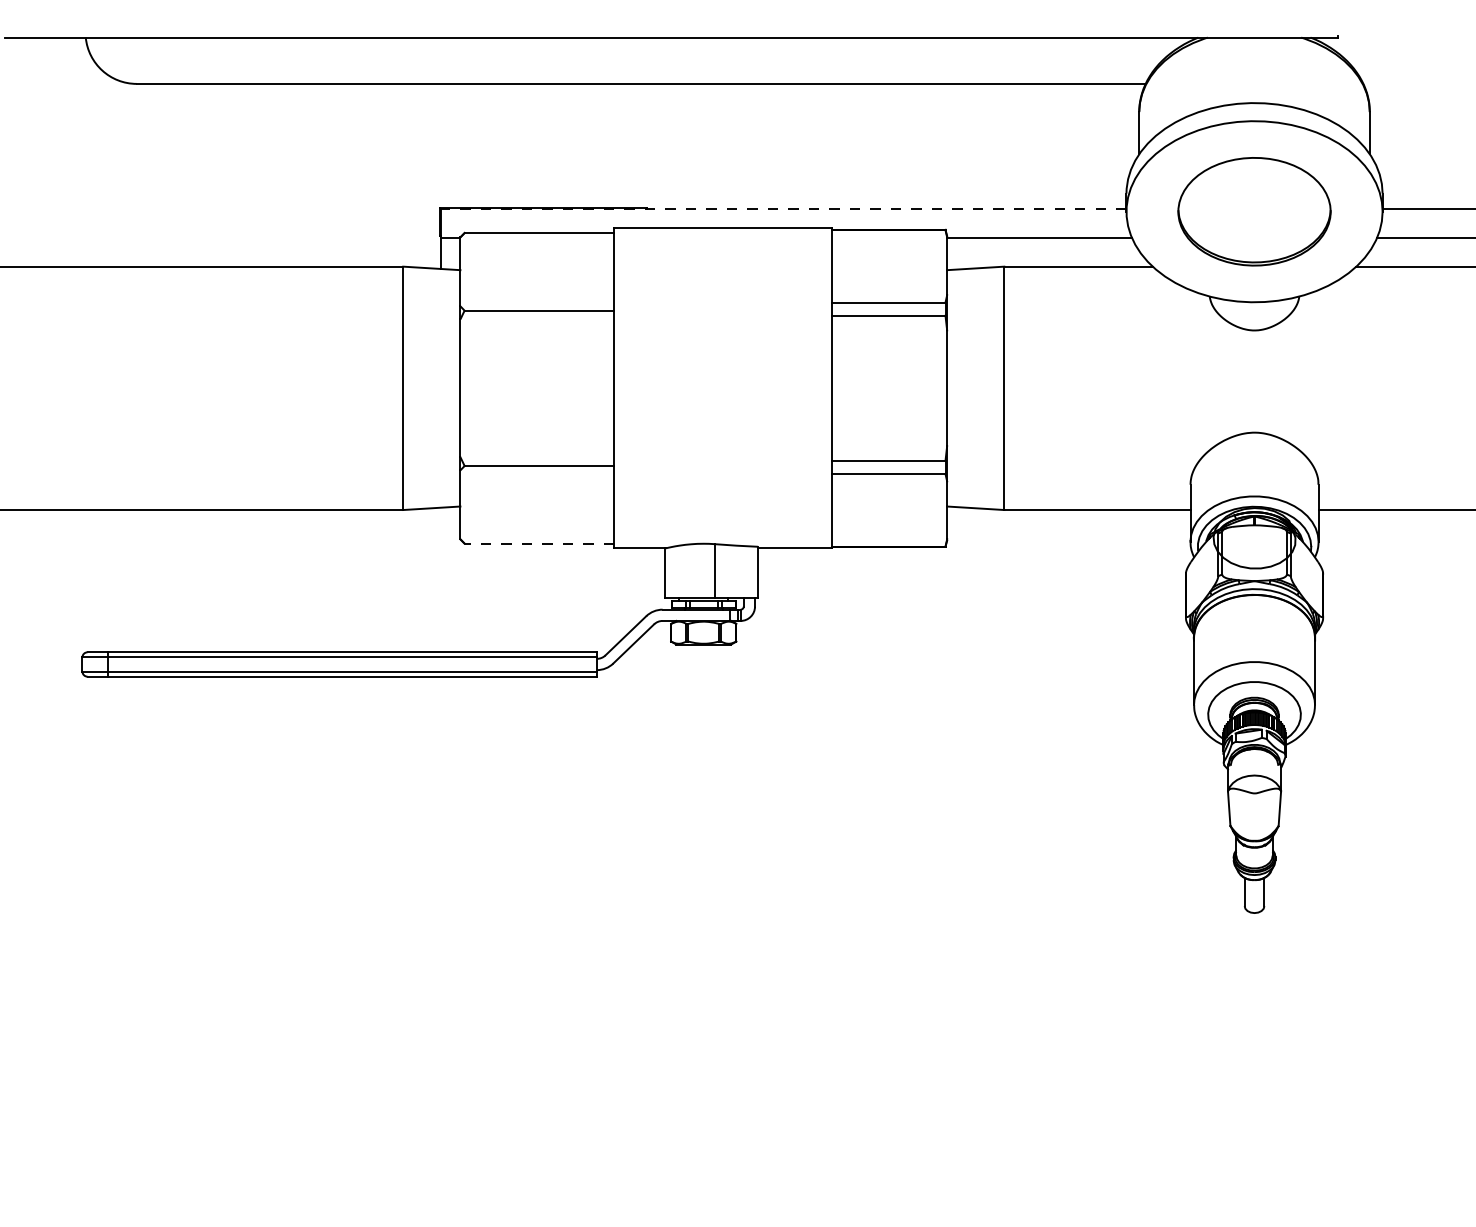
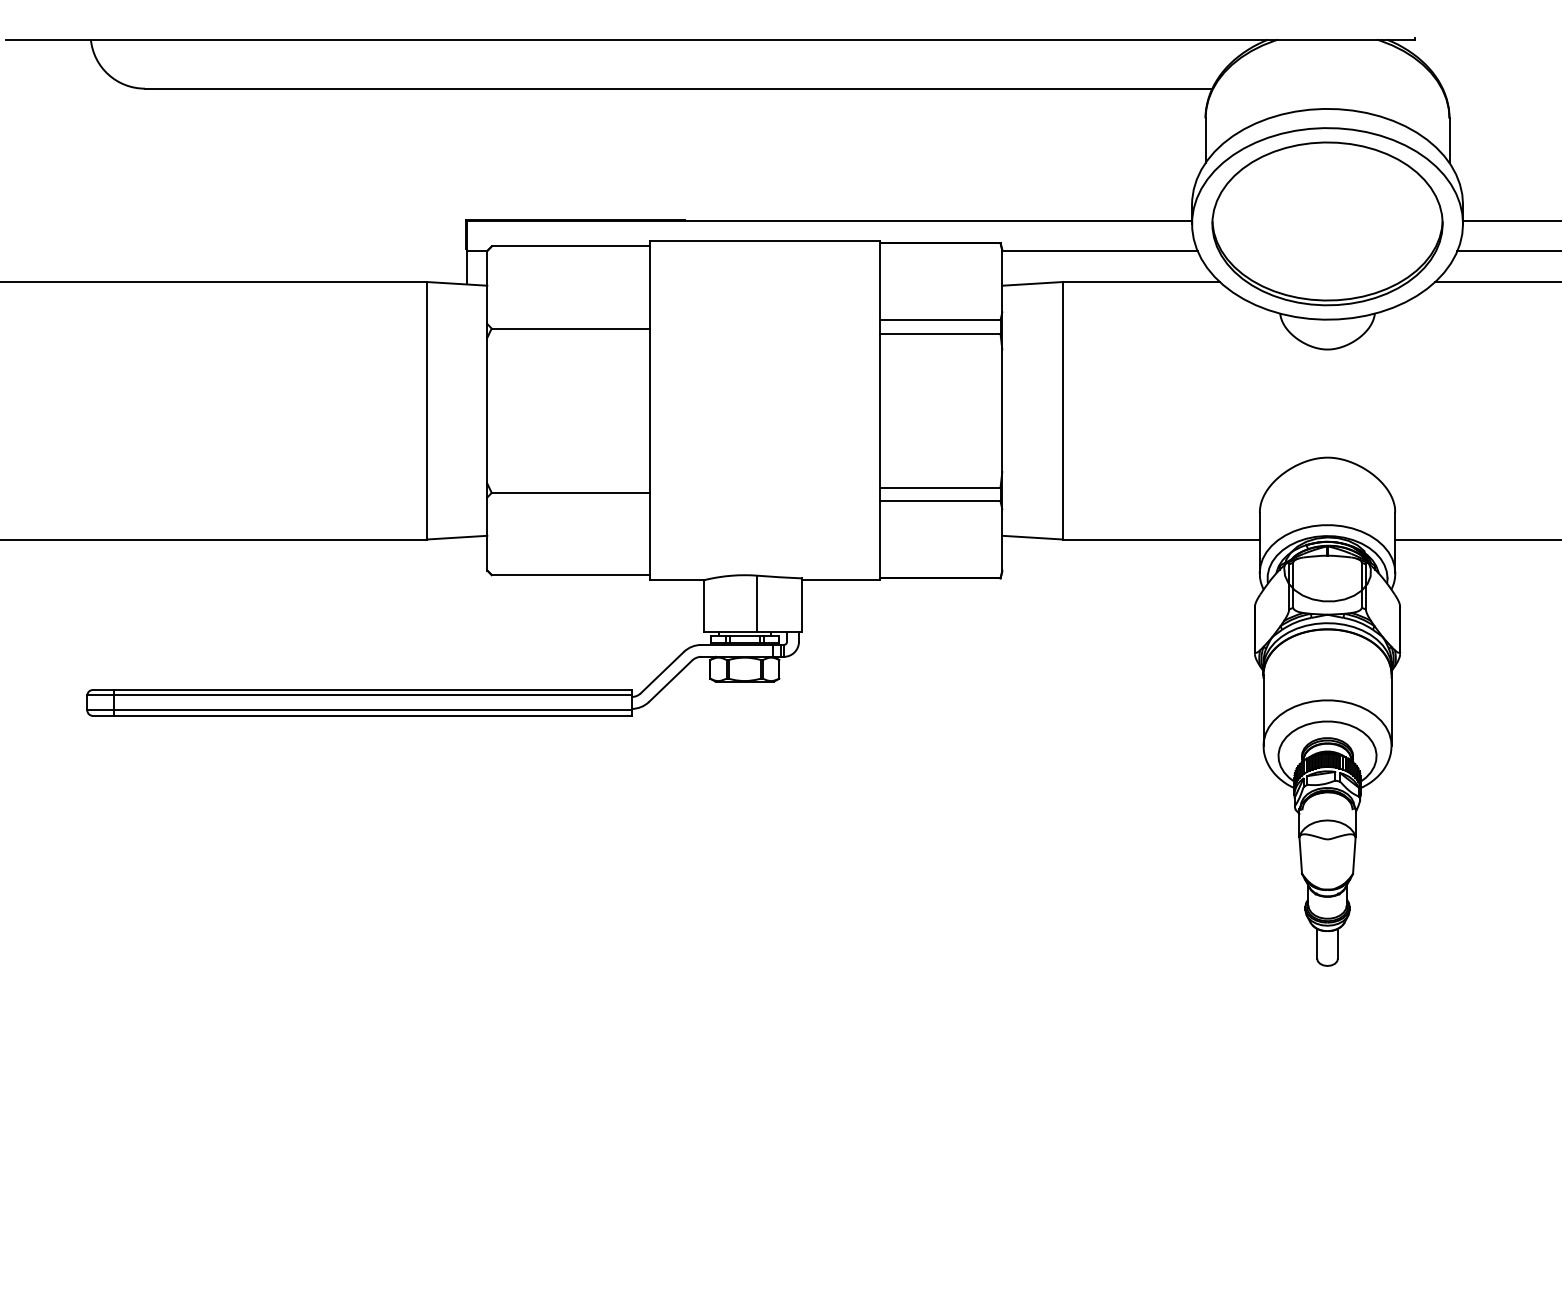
line: (783, 209) -> (829, 221), dashed -> solid
part: (1254, 211) -> (1327, 223), size x1.43
line: (539, 544) -> (570, 575), dashed -> solid

